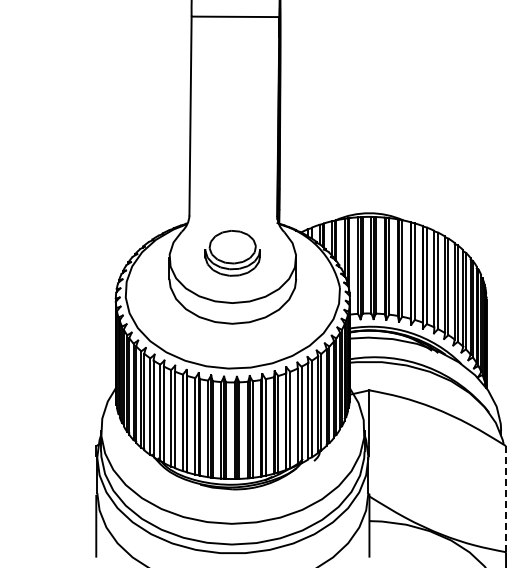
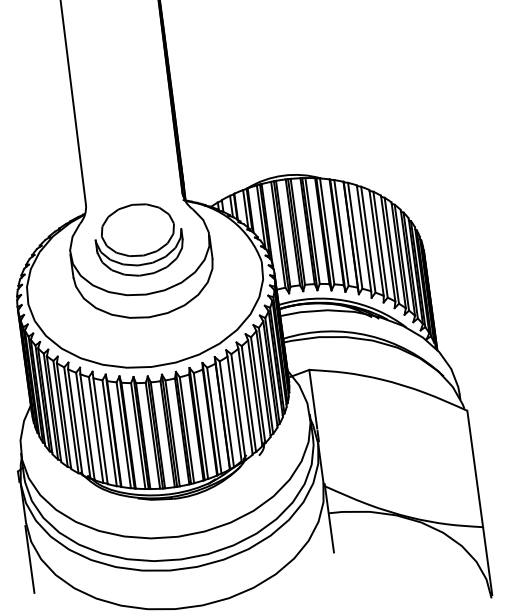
part: (232, 253) -> (138, 240), size x1.43
line: (506, 498) -> (475, 468), dashed -> solid

